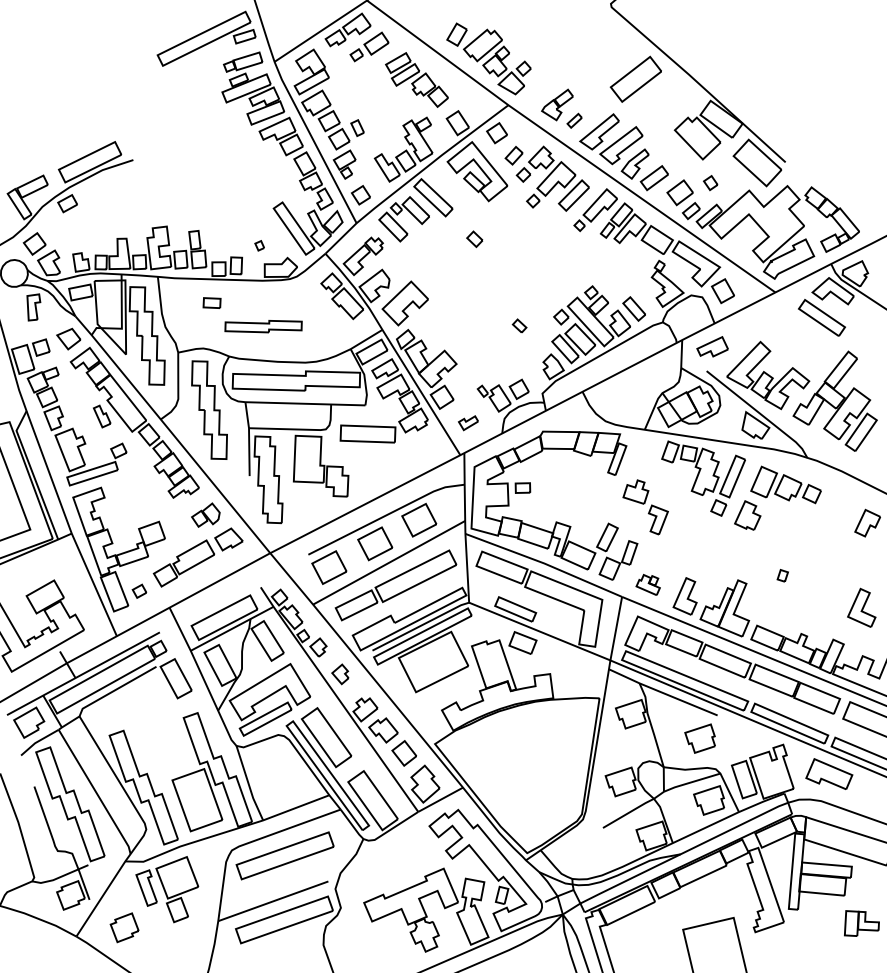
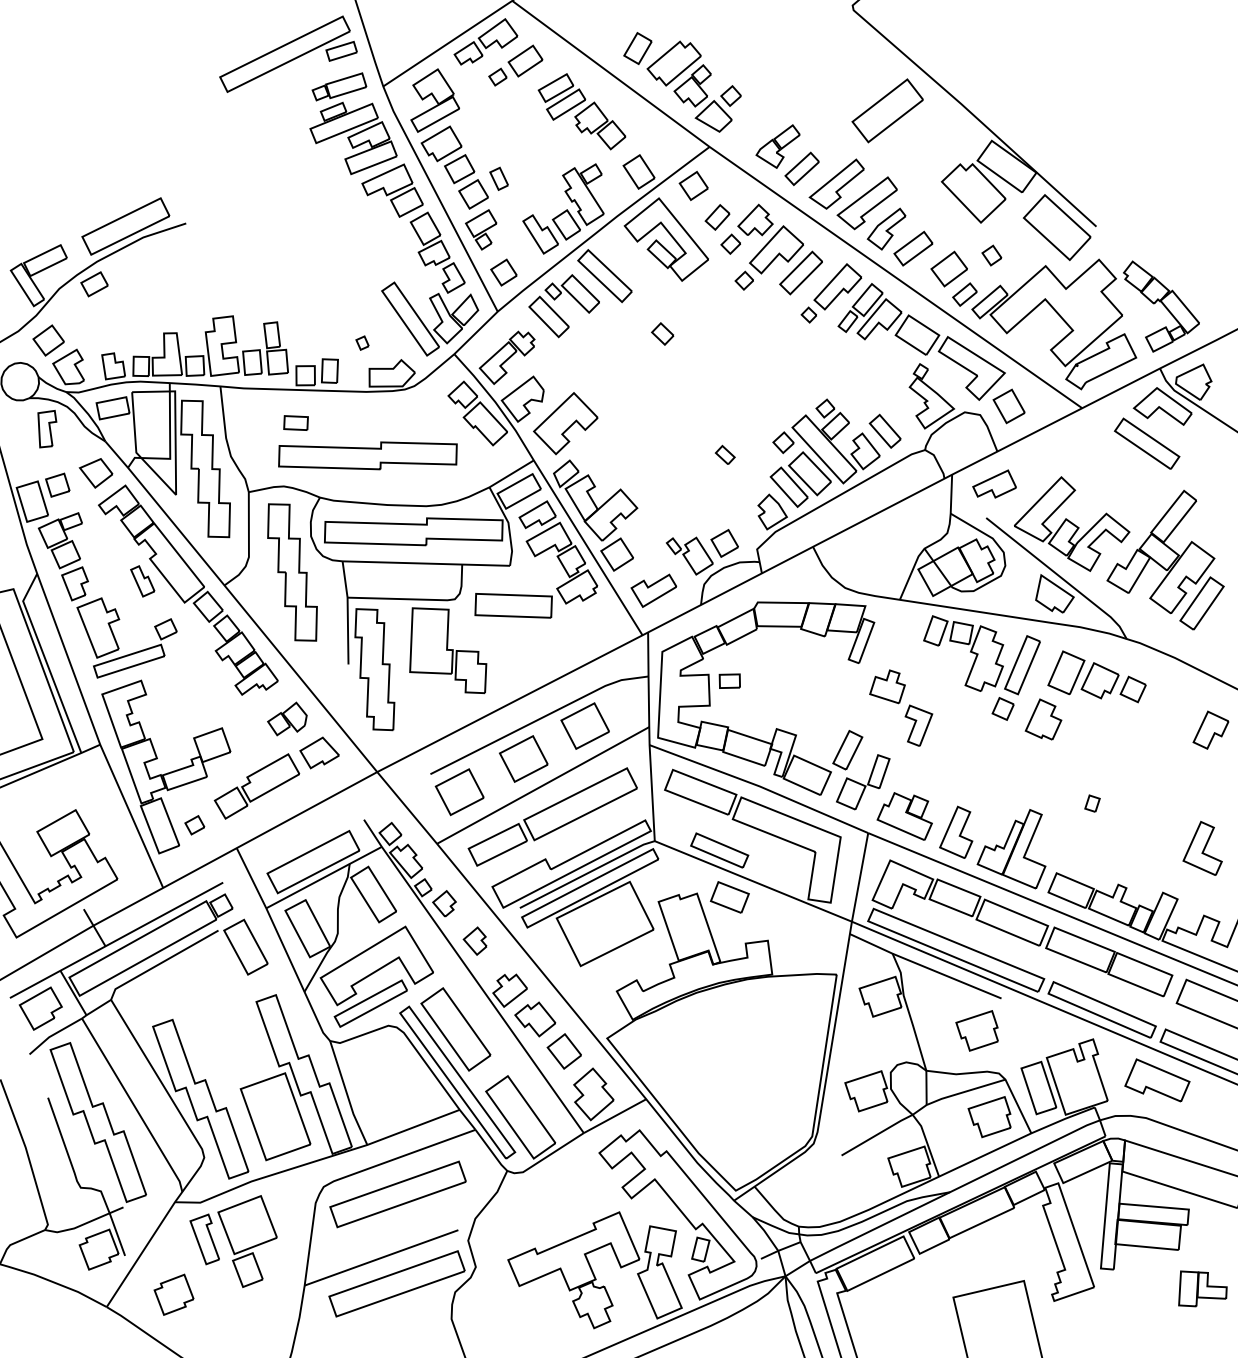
part: (574, 120) -> (801, 168), size x1.67
part: (263, 326) -> (367, 455), size x1.67
part: (468, 423) -> (653, 590), size x1.67
part: (648, 585) -> (904, 816), size x1.67

